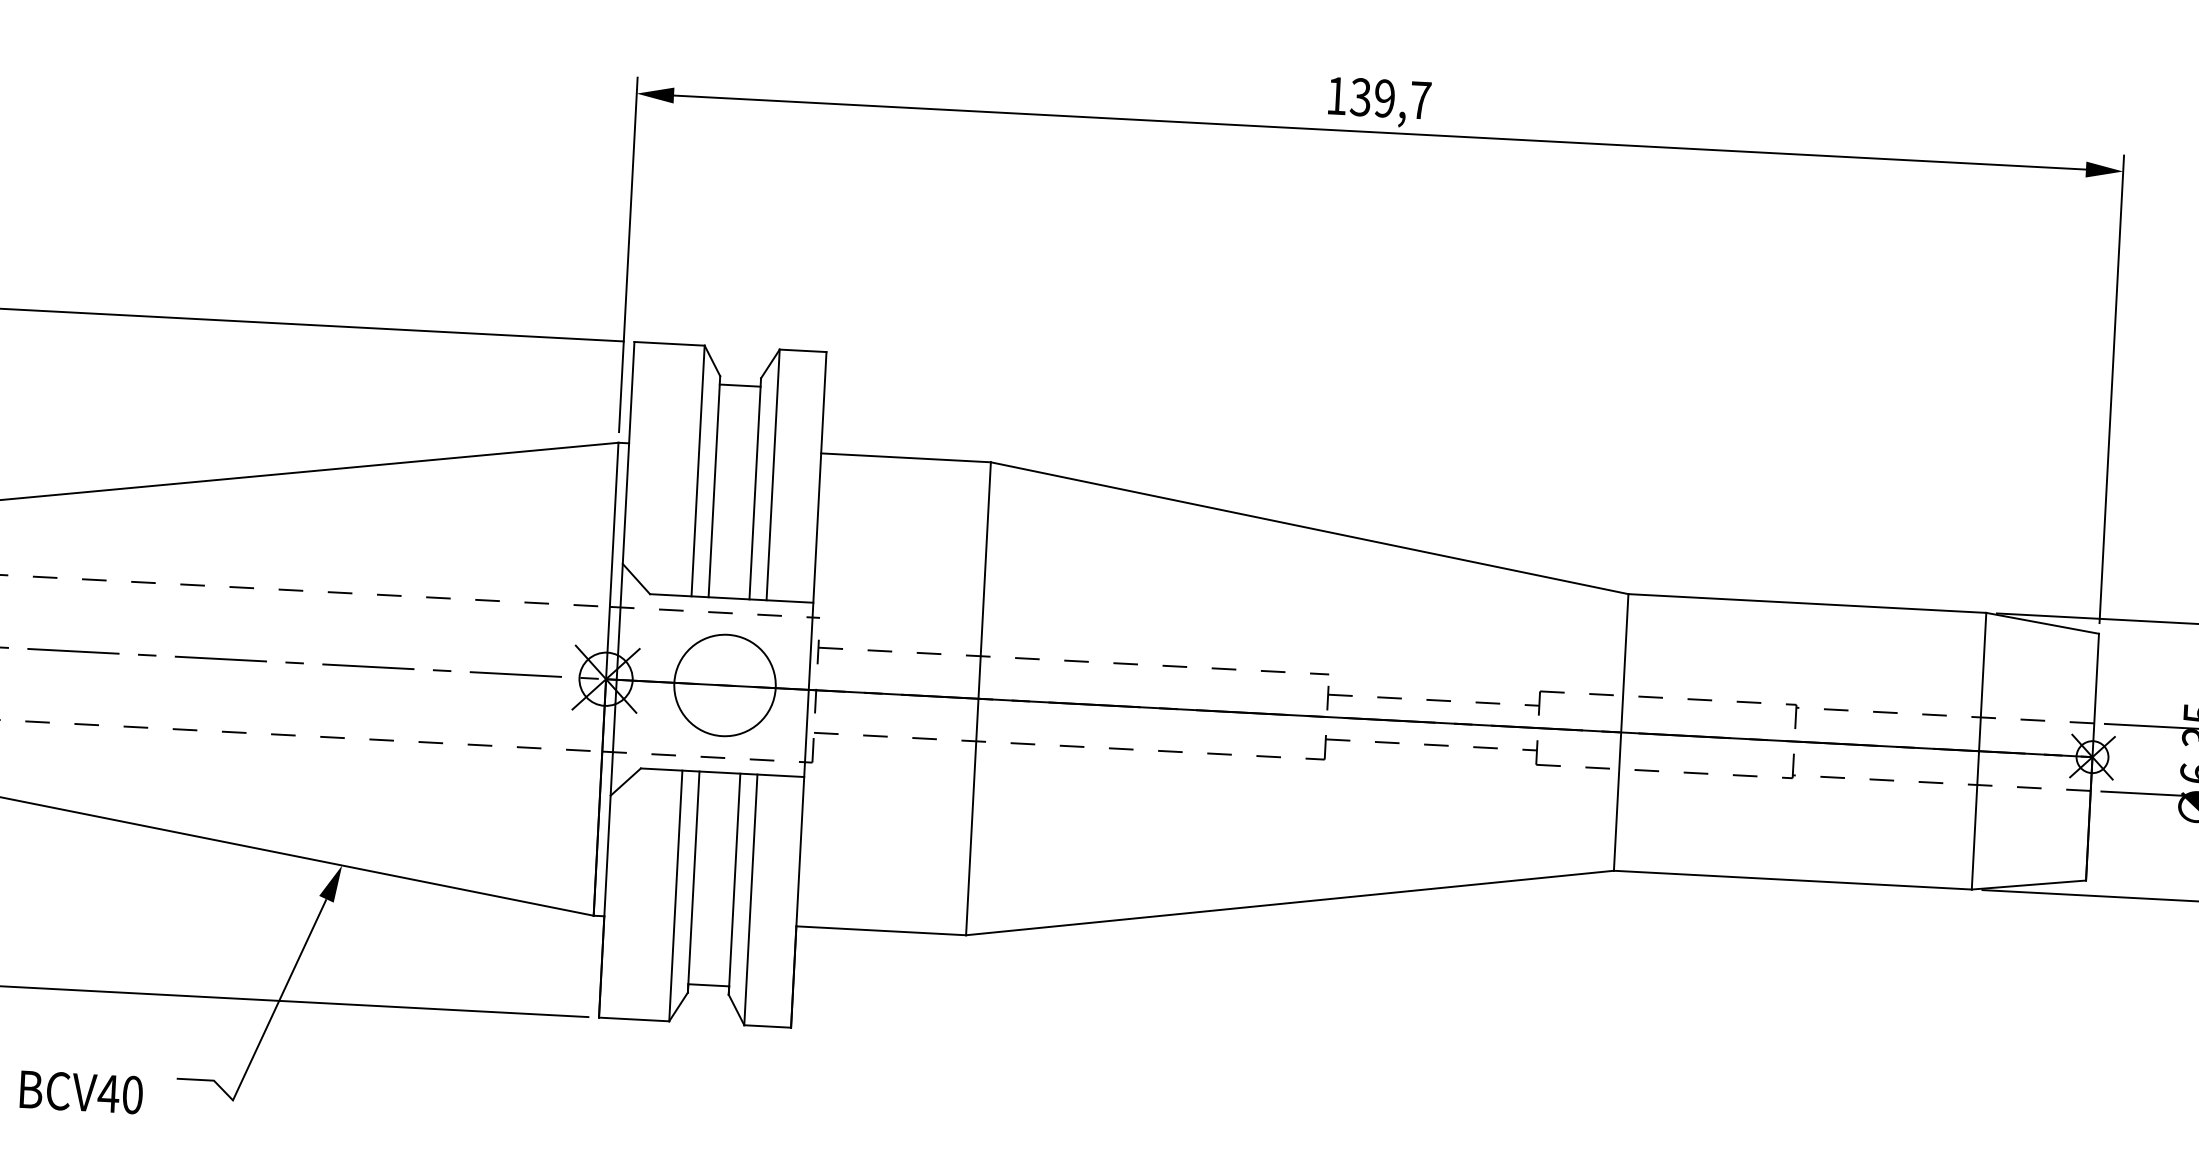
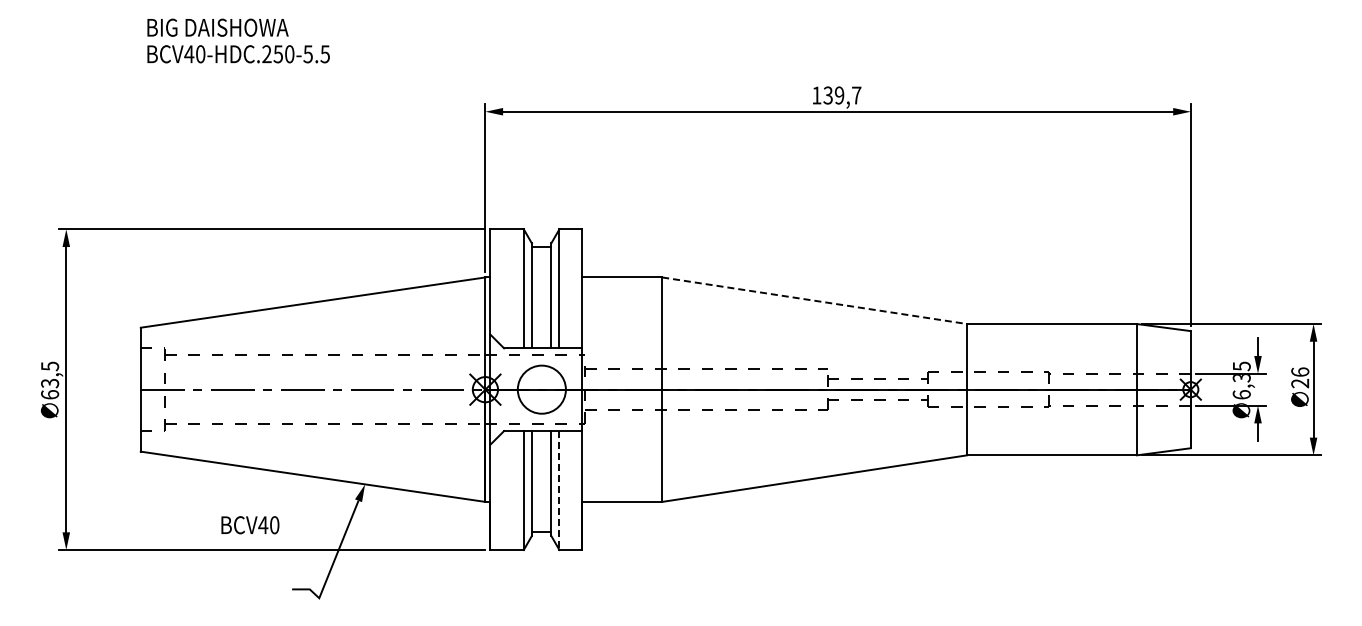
line: (1311, 527) -> (815, 300), solid -> dashed
line: (750, 901) -> (559, 491), solid -> dashed
text: (81, 1092) -> (250, 525), moved

